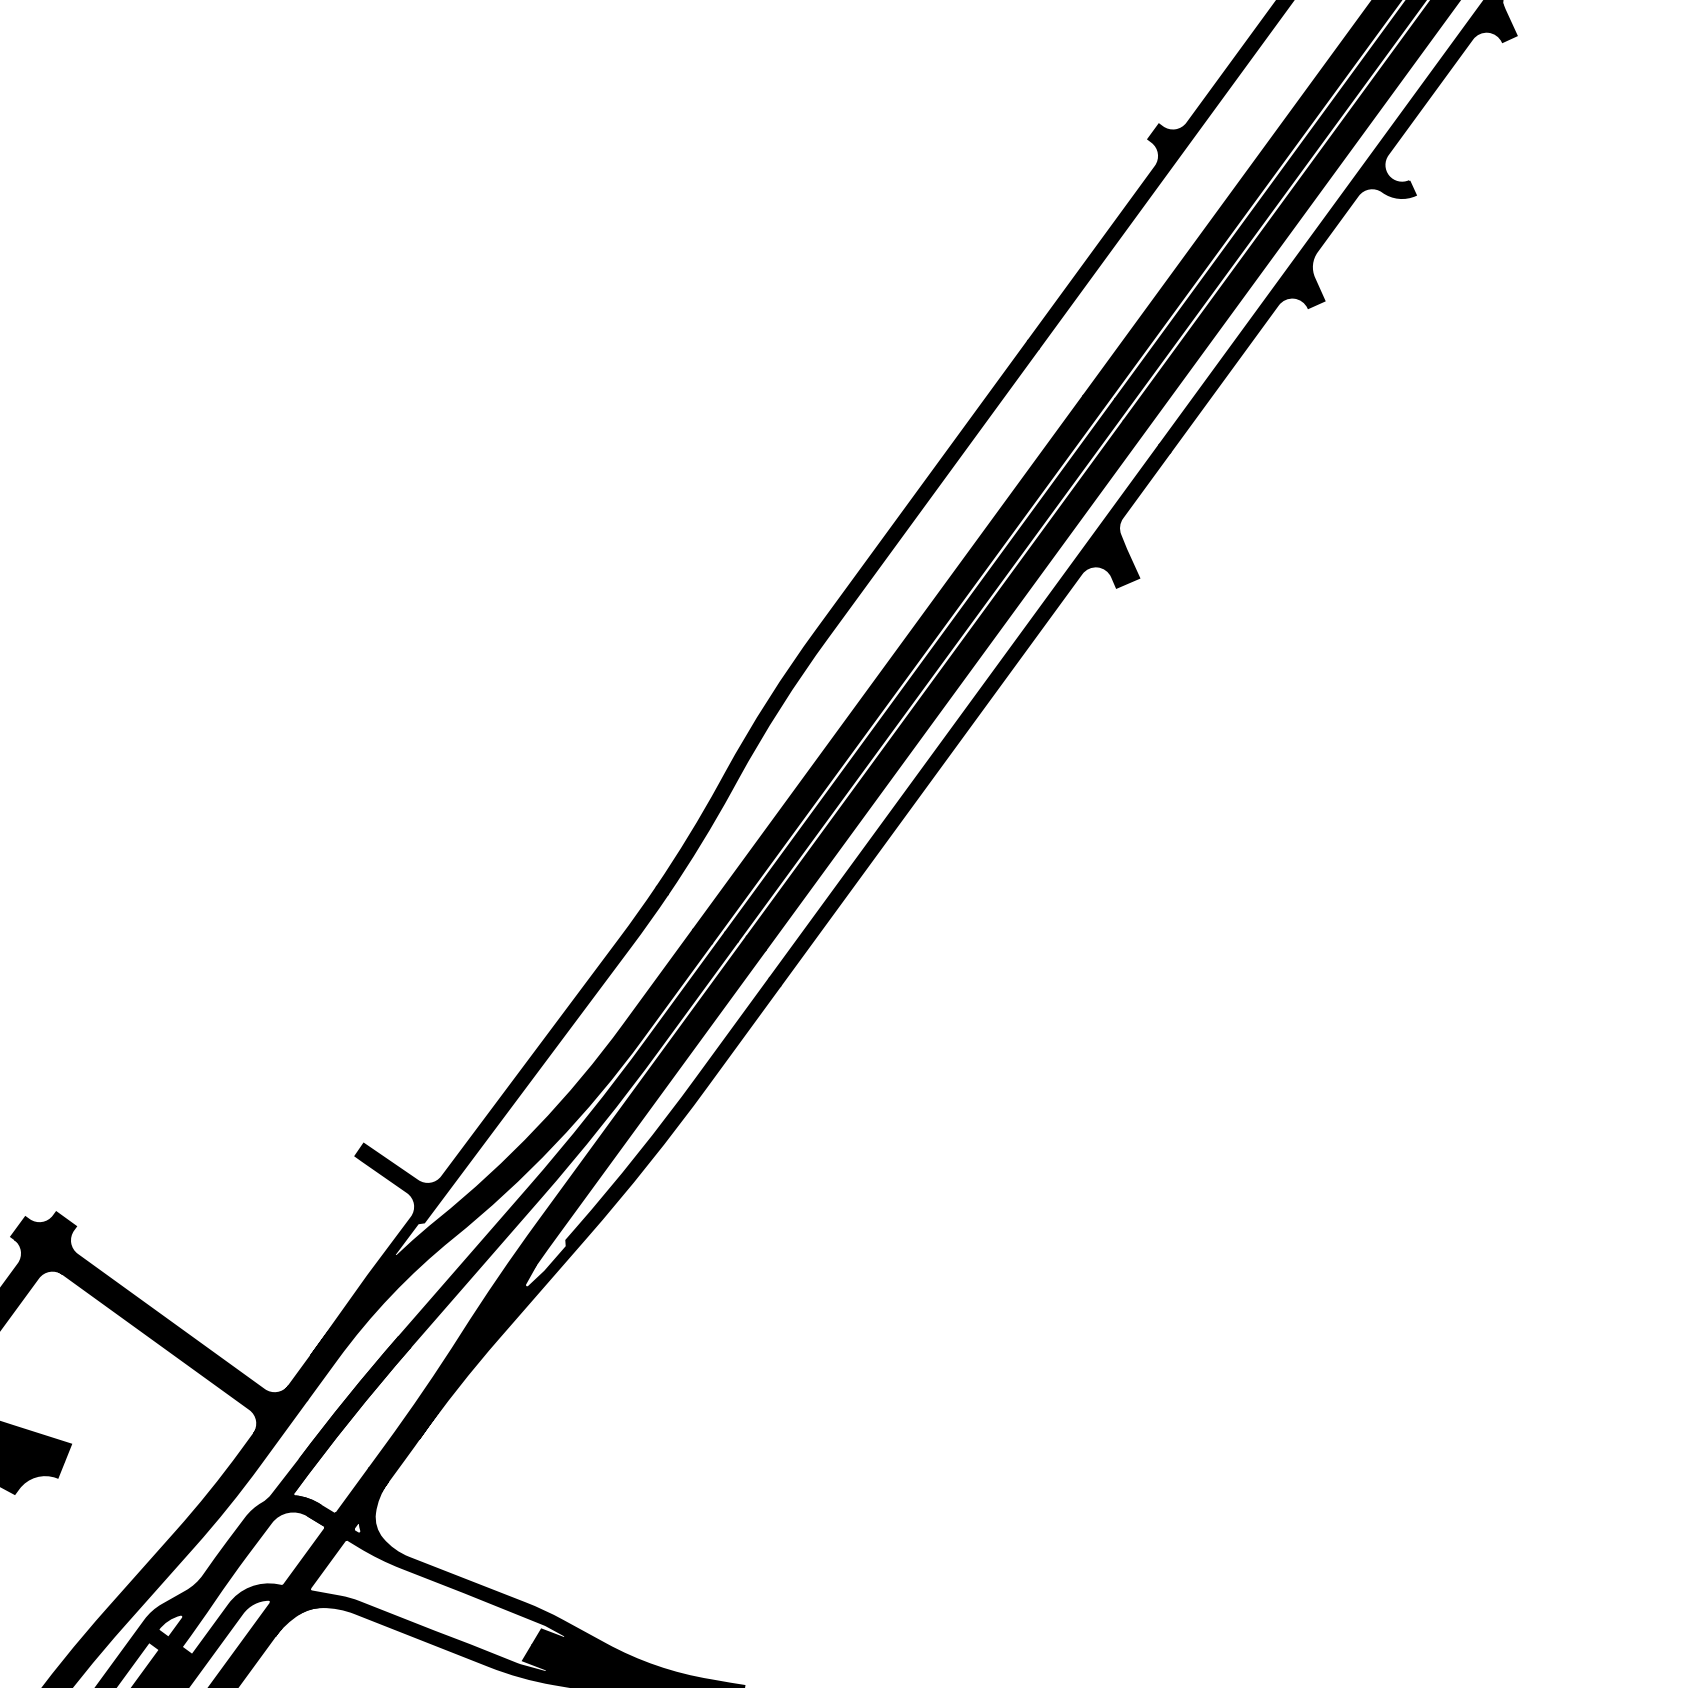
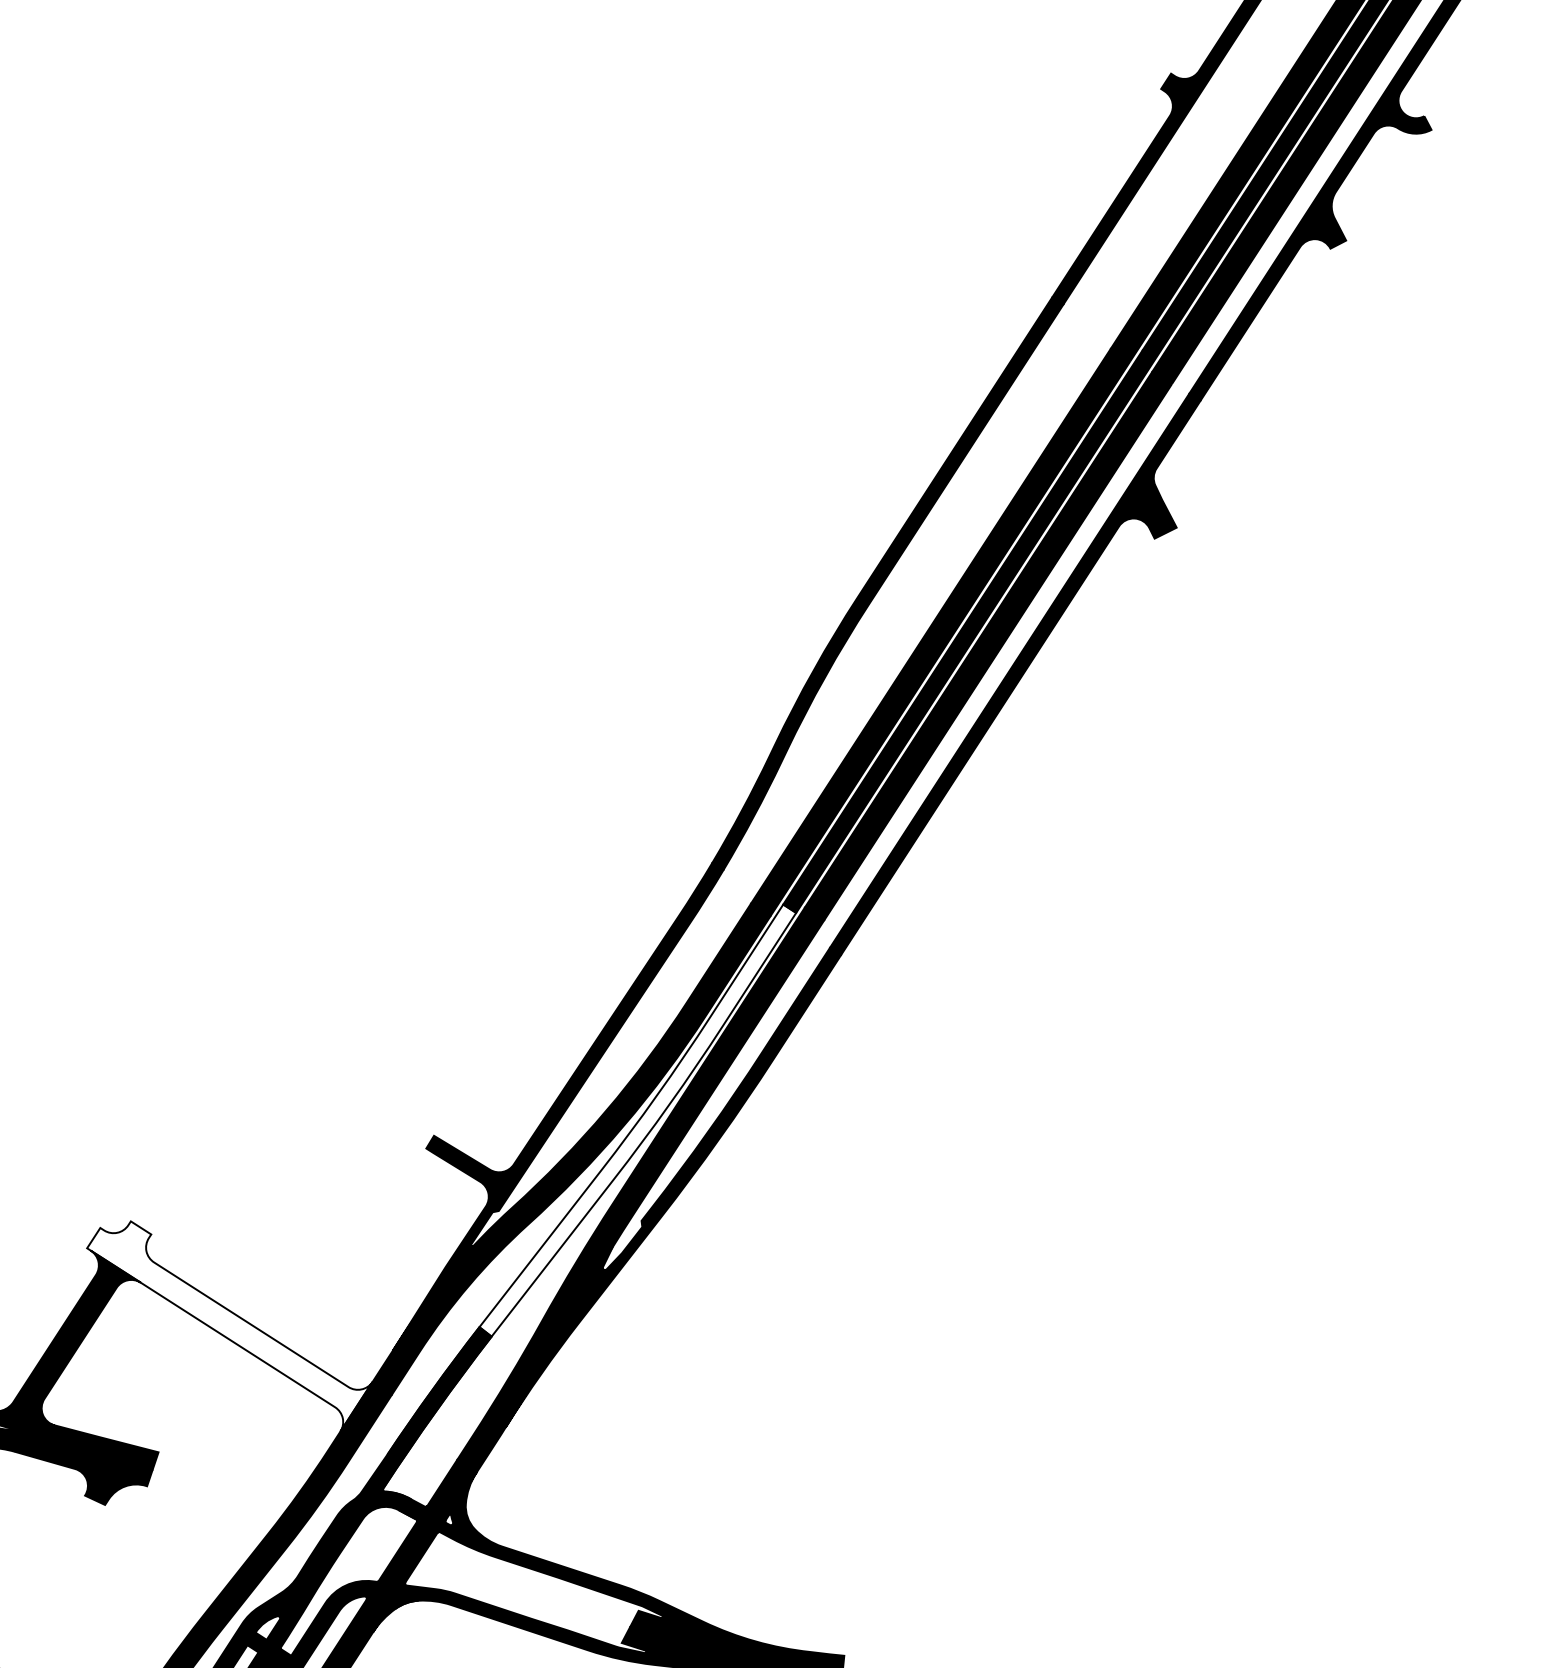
fill: (567, 1139) -> (637, 1120), removed
fill: (149, 1322) -> (230, 1326), removed

